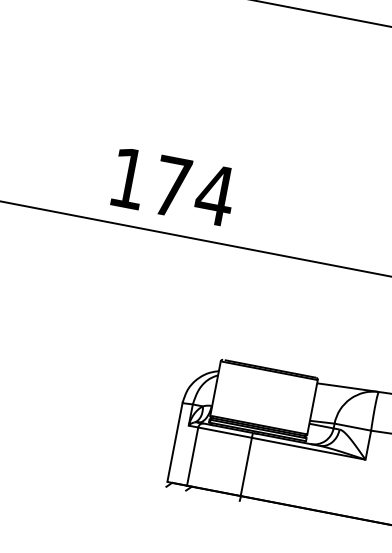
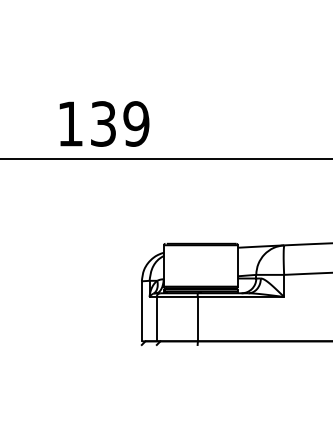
text: (194, 190) -> (120, 123), 174 -> 139

